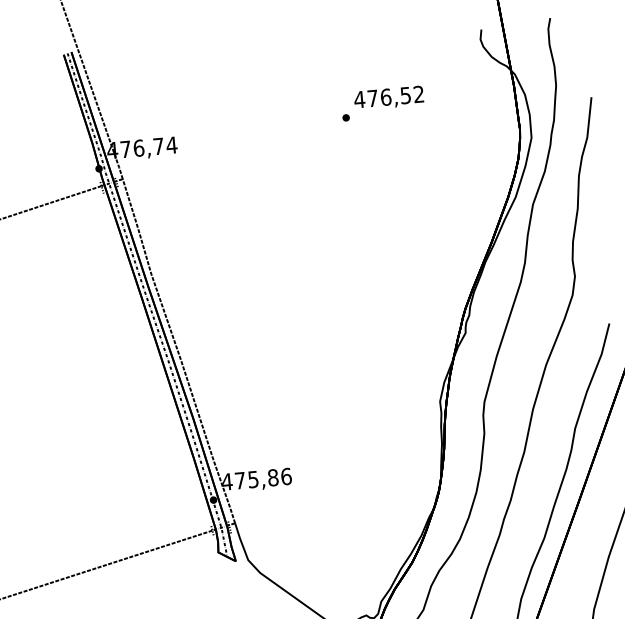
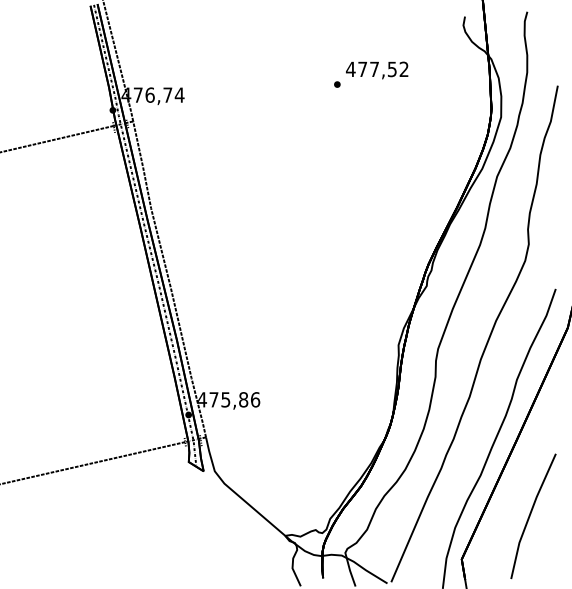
text: (385, 97) -> (374, 69), 476,52 -> 477,52

